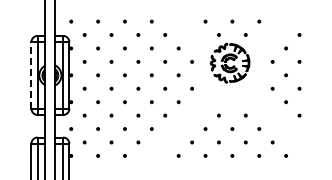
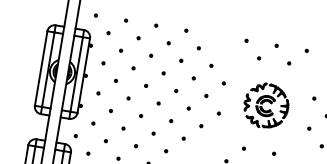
part: (229, 62) -> (265, 105), moved
line: (31, 74) -> (41, 67), dashed -> solid

